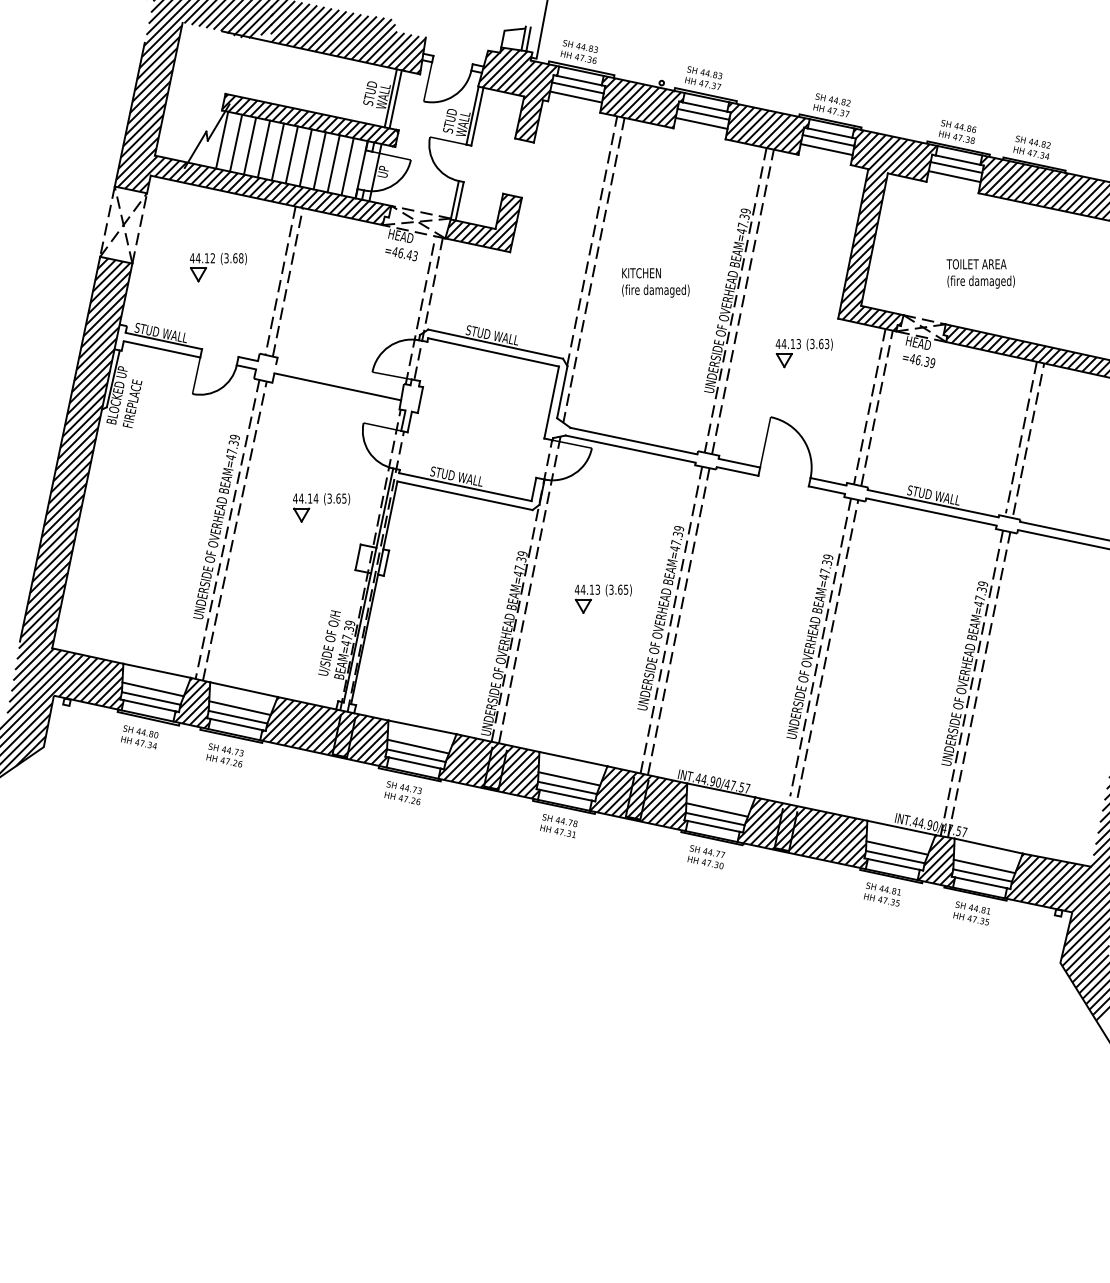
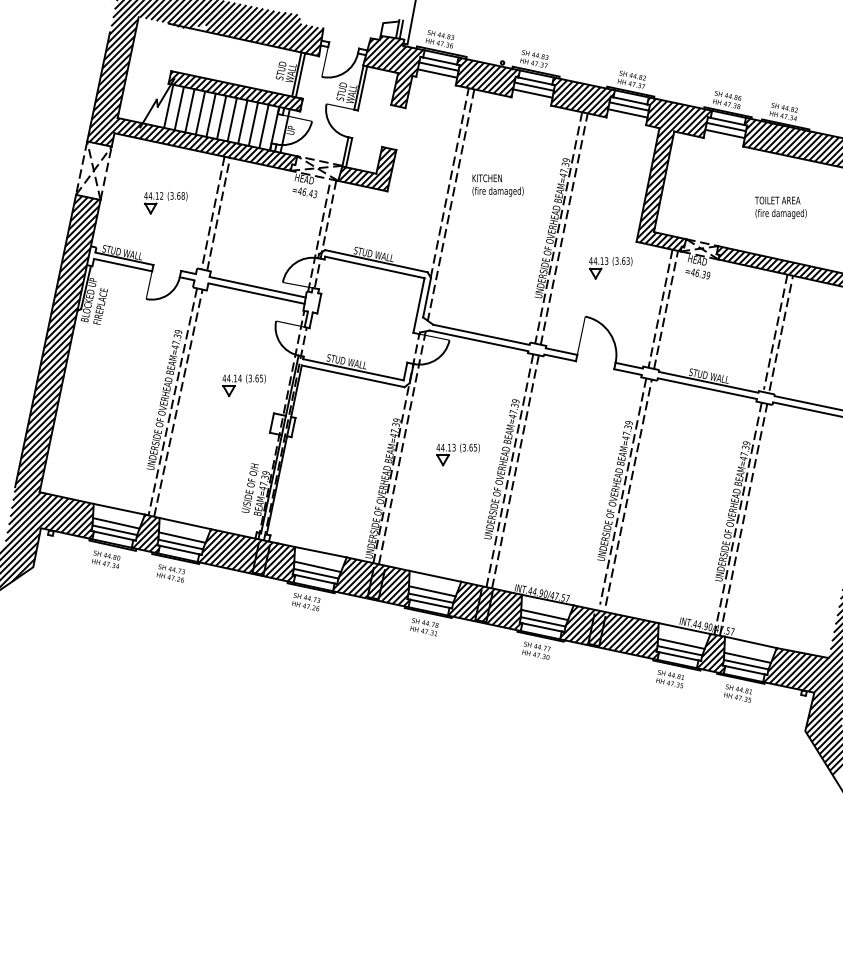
text: (980, 273) -> (780, 207), moved
text: (655, 282) -> (497, 185), moved
line: (339, 377) -> (257, 286), added

